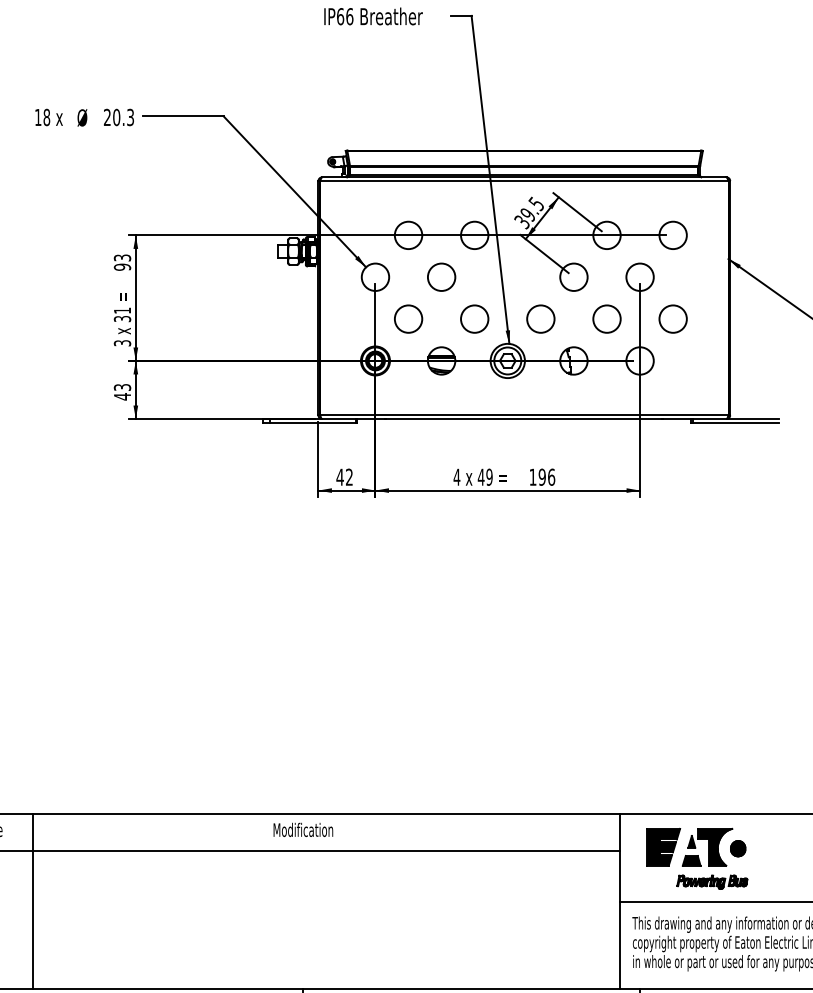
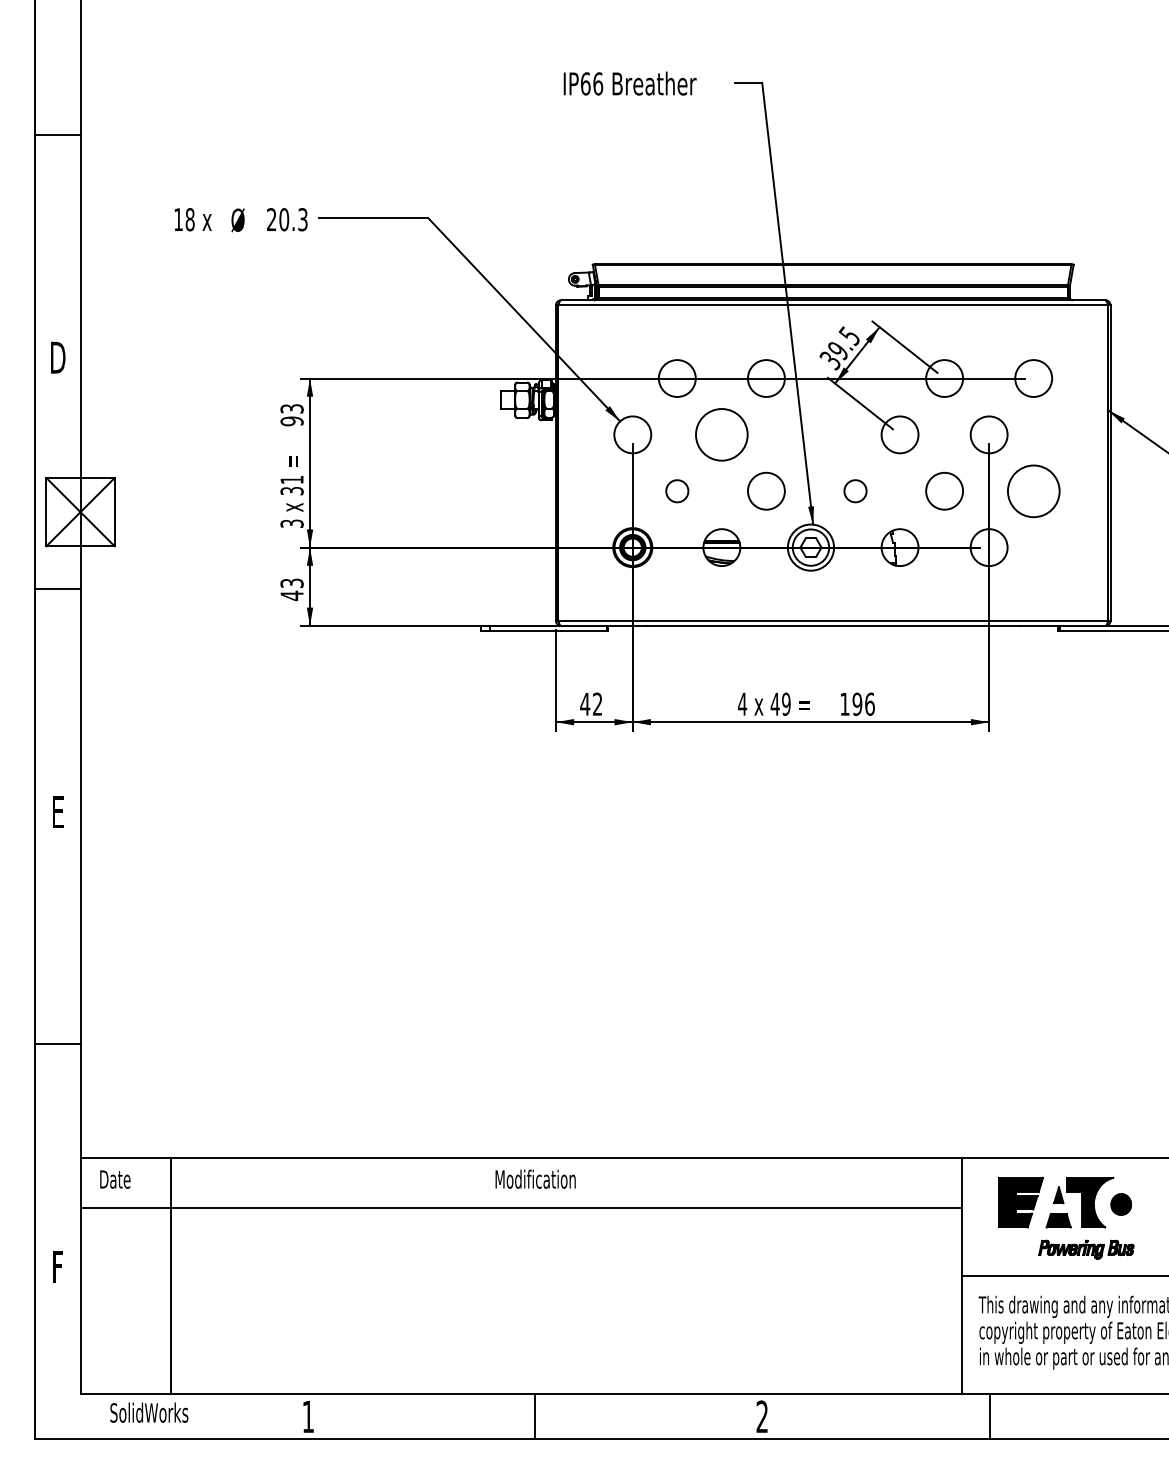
circle: (441, 276) -> (721, 434), size x1.4
circle: (407, 318) -> (676, 490), size x0.6
circle: (540, 318) -> (855, 490), size x0.6
circle: (673, 318) -> (1033, 490), size x1.4

